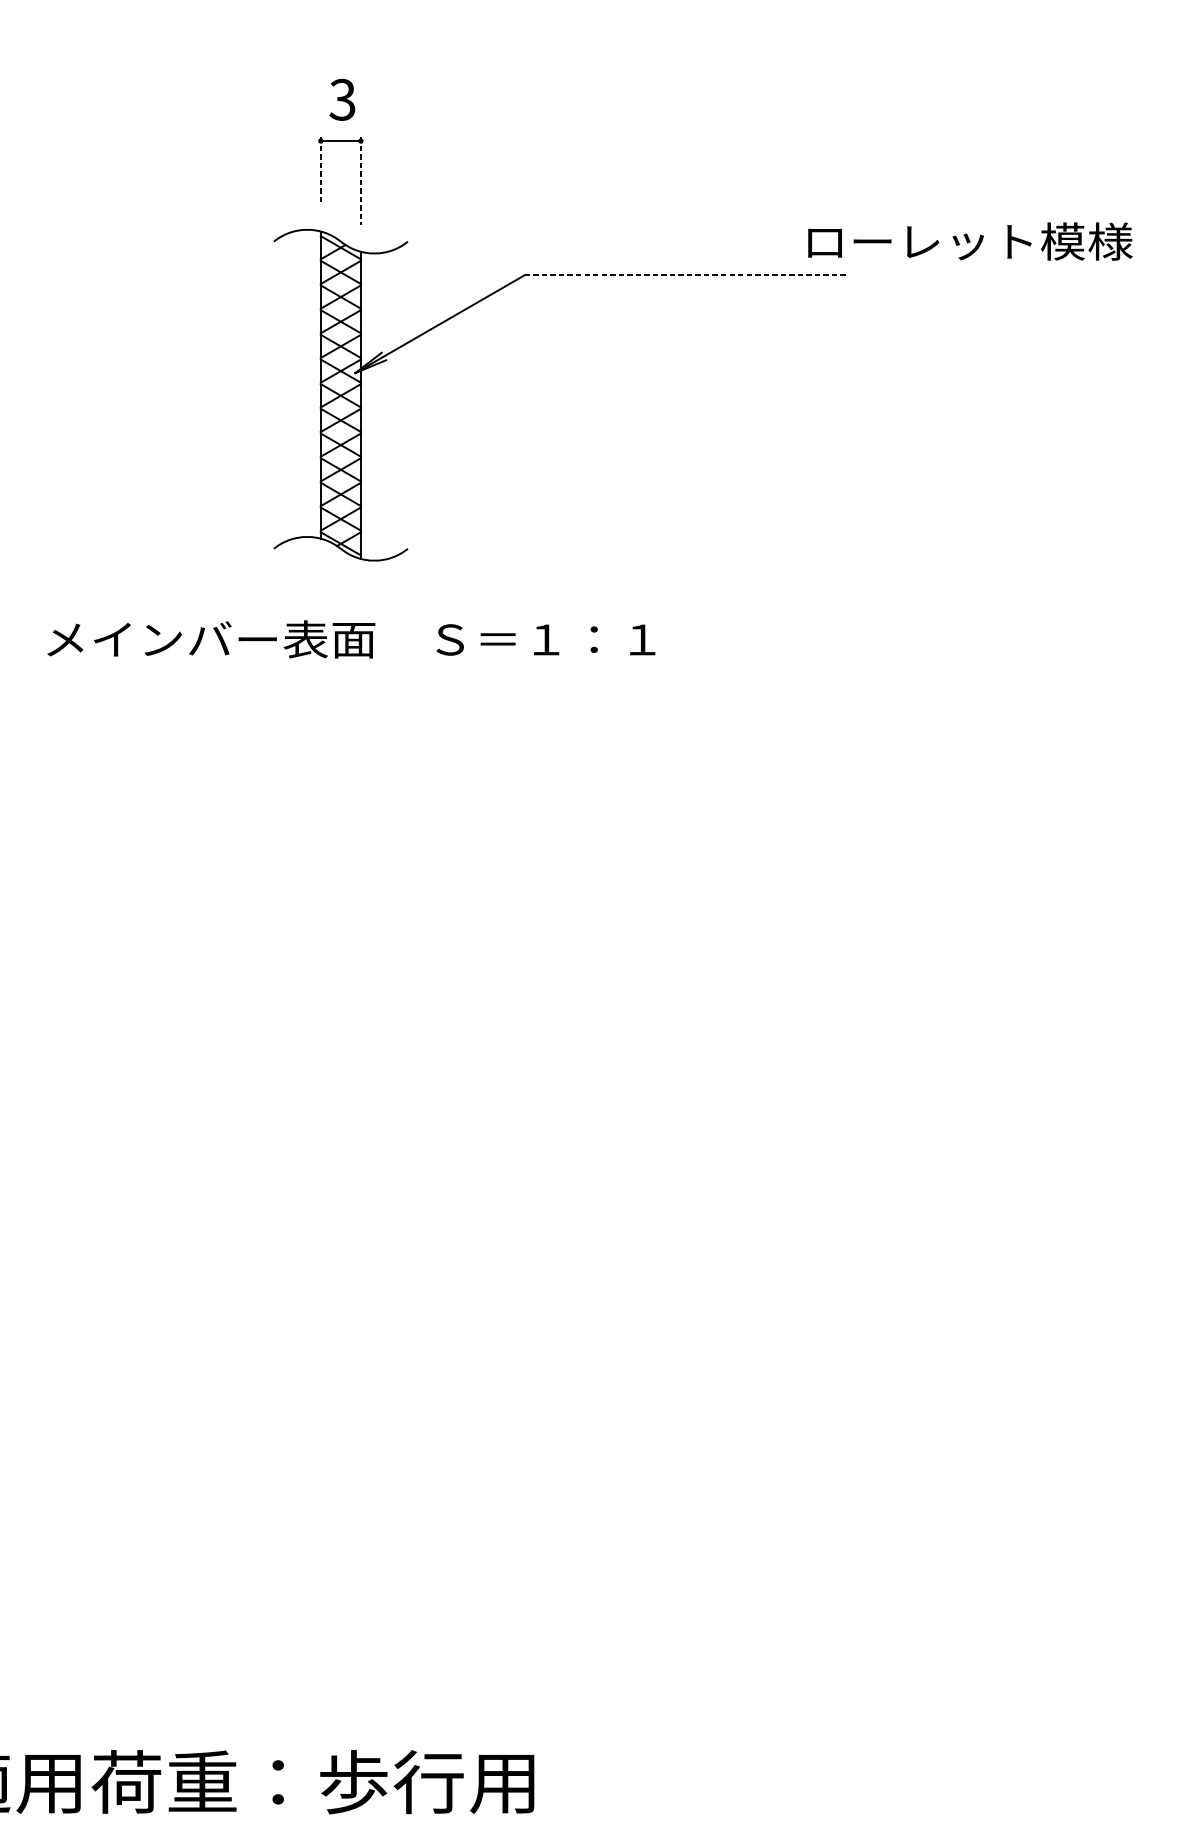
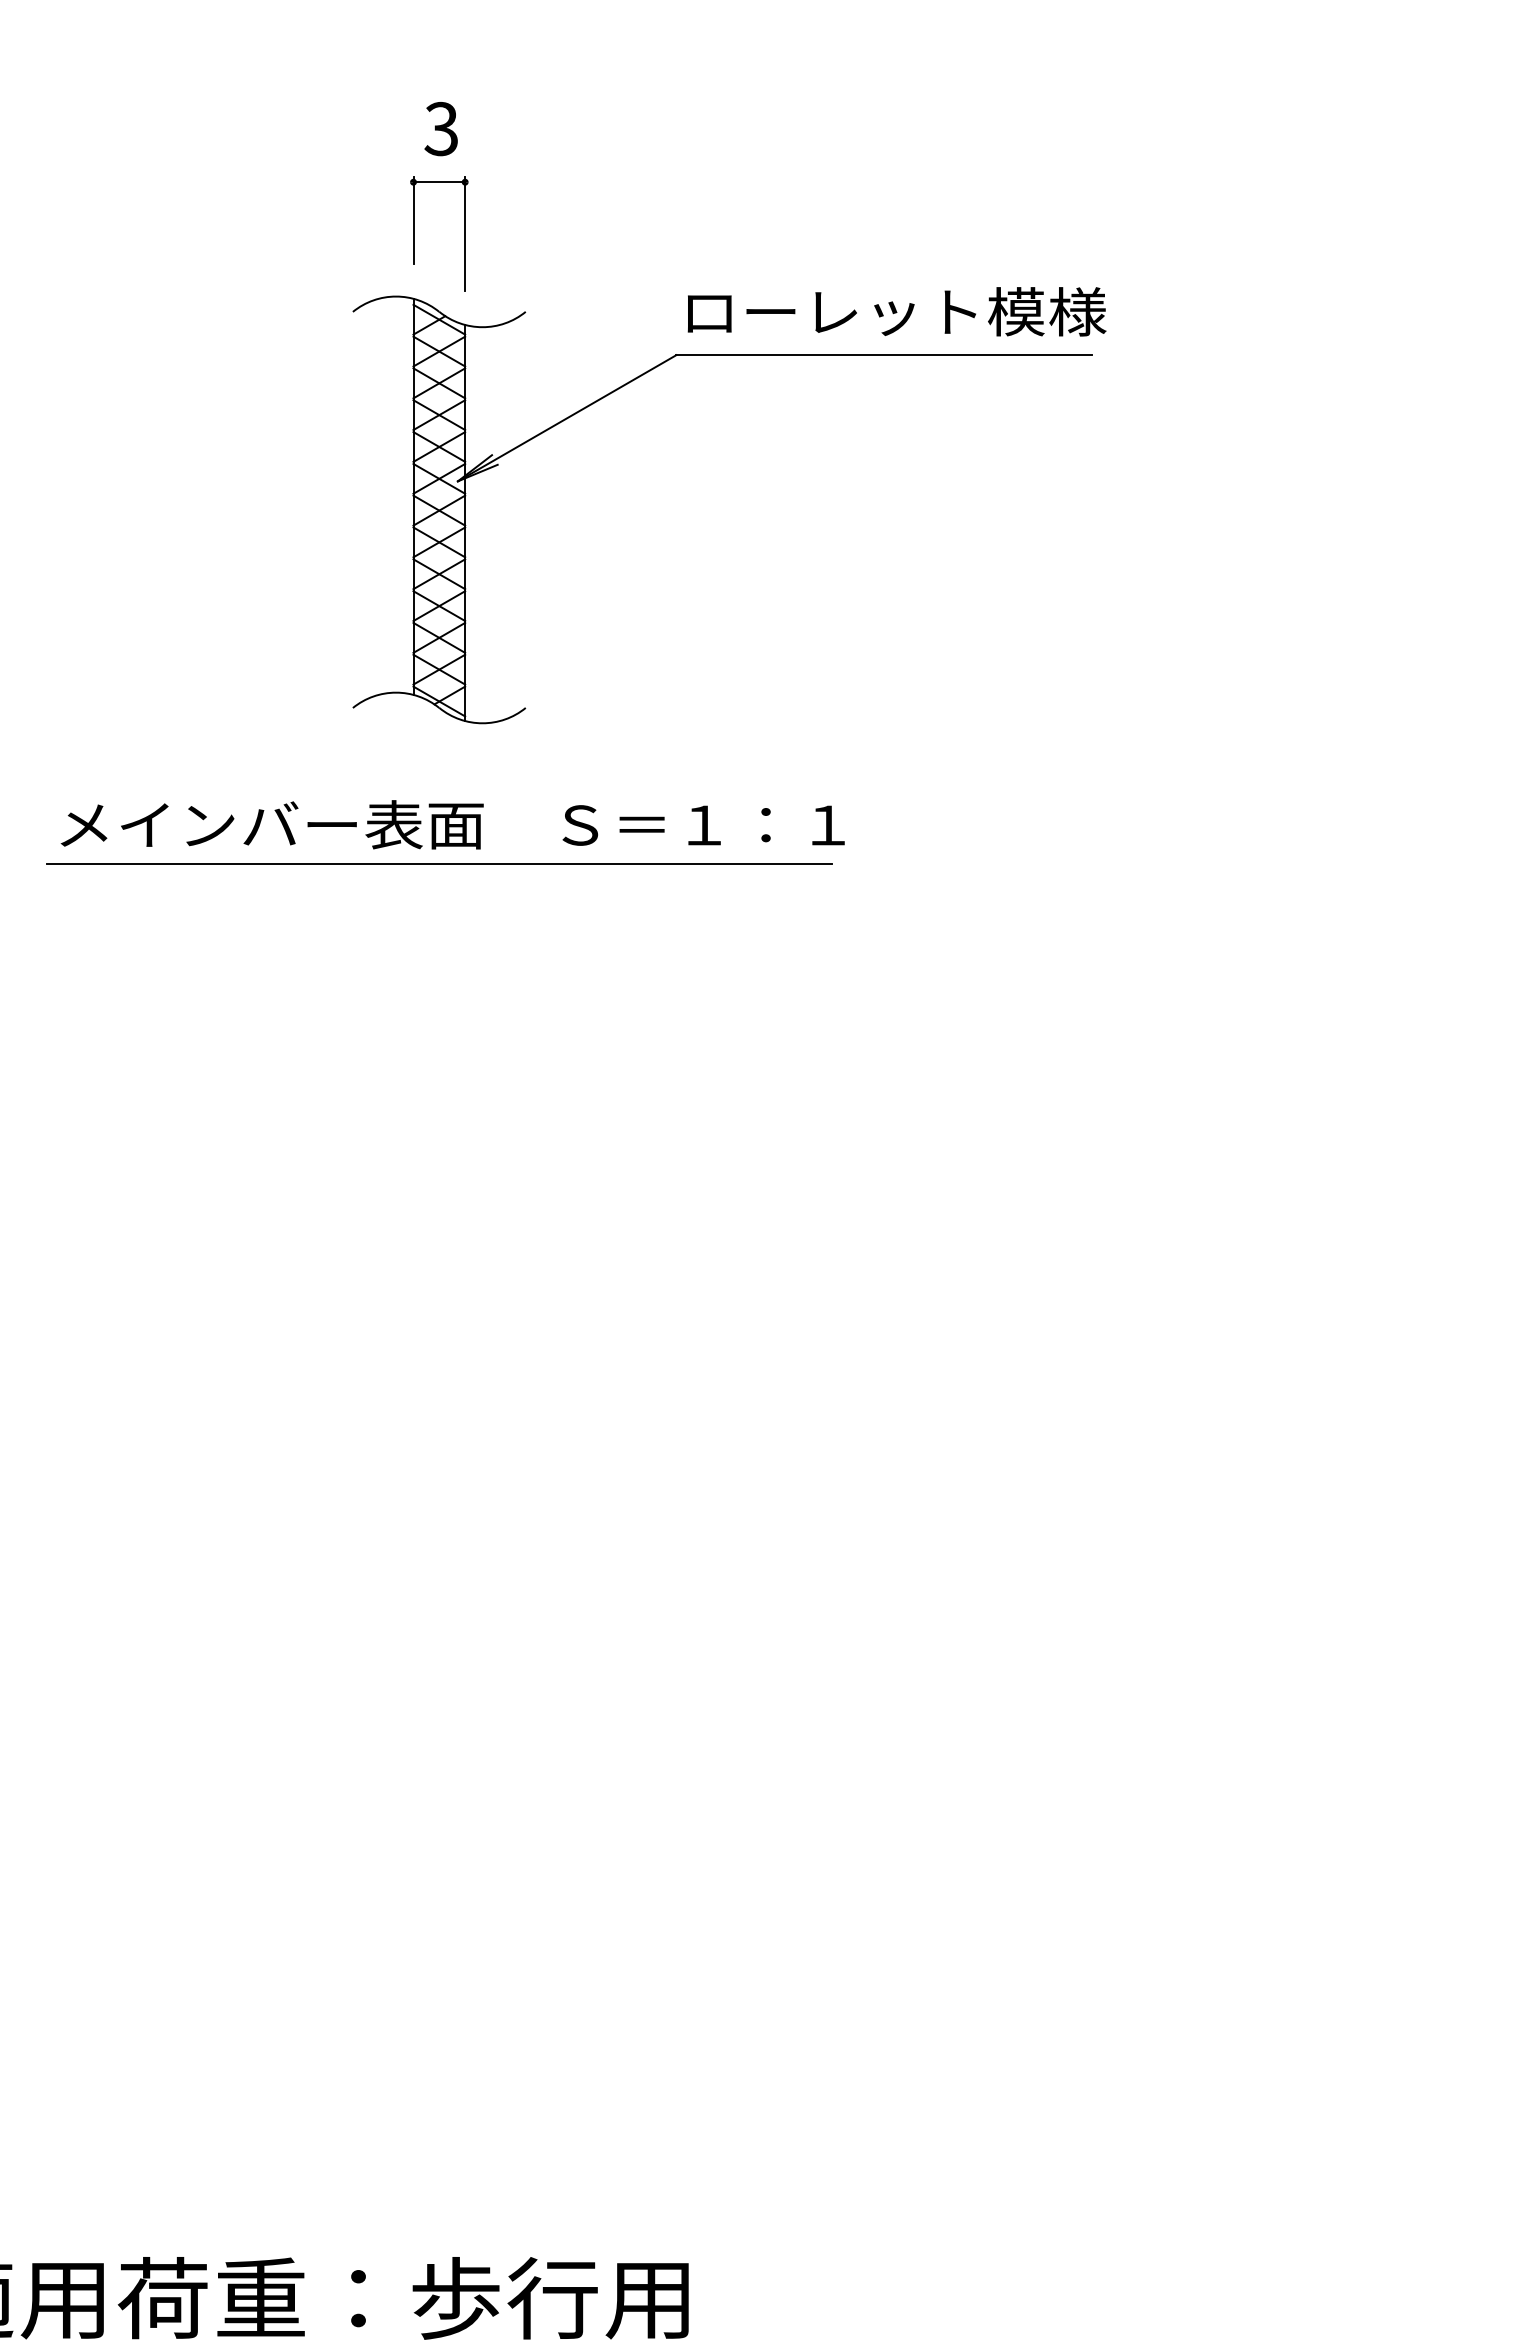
line: (320, 170) -> (413, 220), dashed -> solid
line: (361, 180) -> (465, 233), dashed -> solid
text: (969, 241) -> (896, 311), moved
line: (686, 275) -> (884, 355), dashed -> solid
line: (341, 670) -> (439, 864), added

